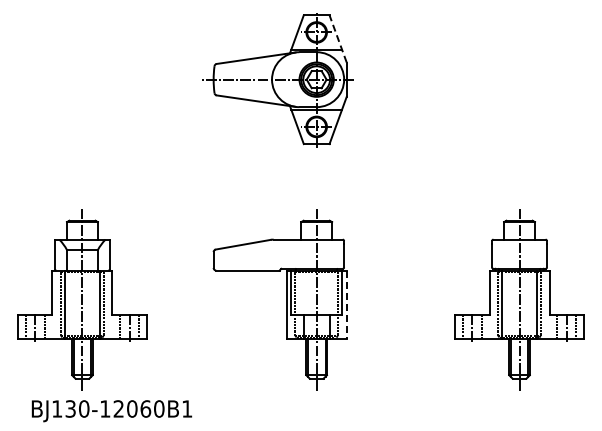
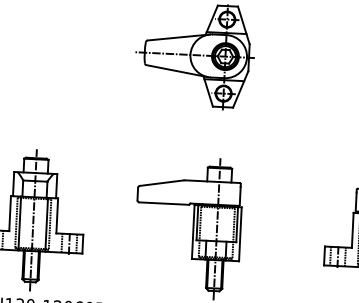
line: (337, 38) -> (243, 25), dashed -> solid
line: (346, 305) -> (240, 234), dashed -> solid

